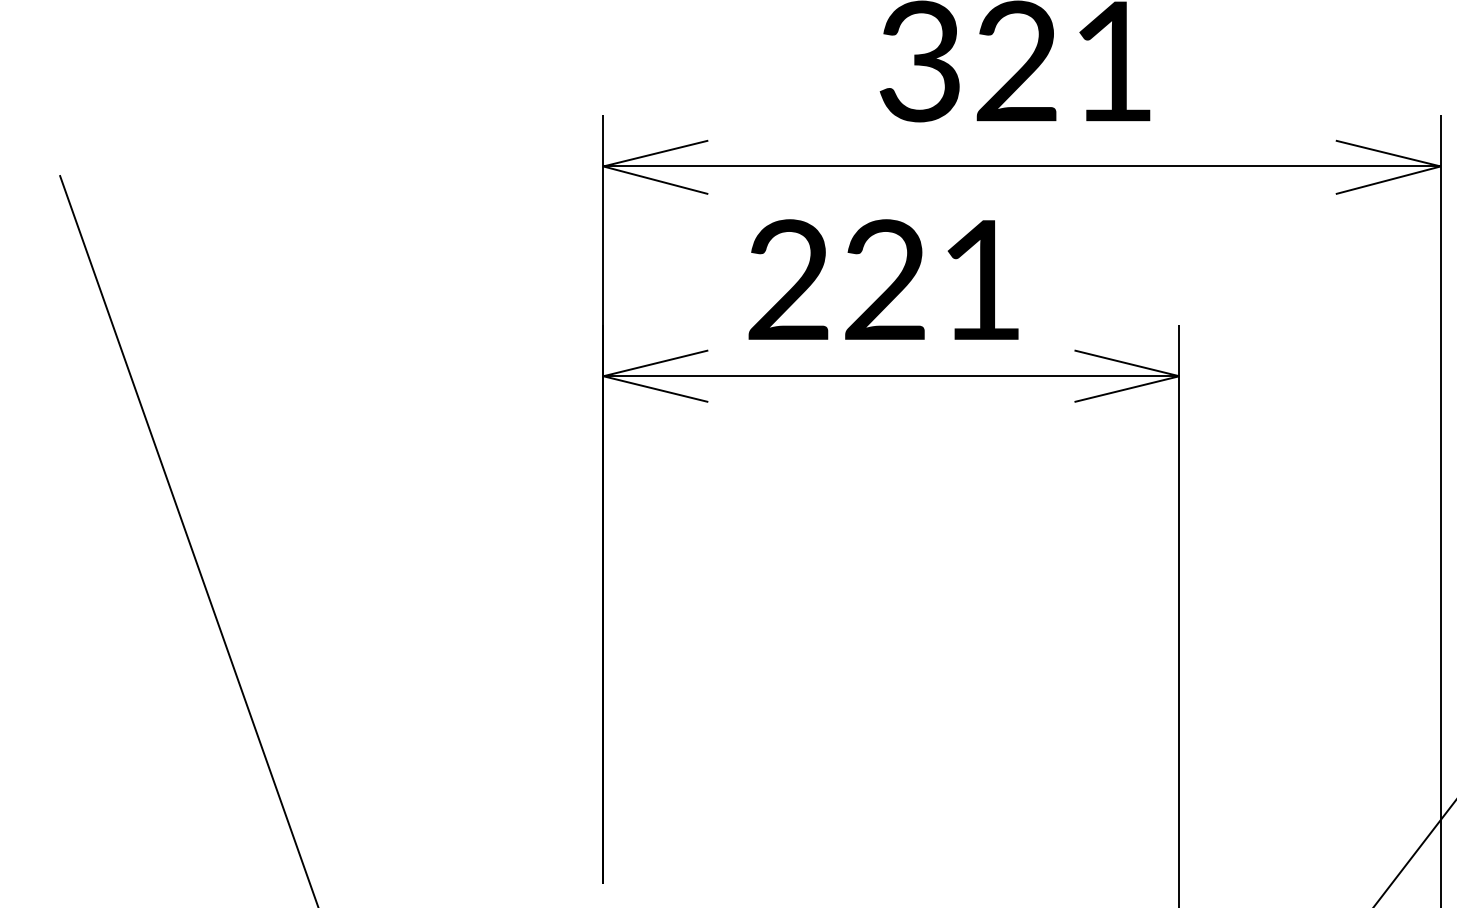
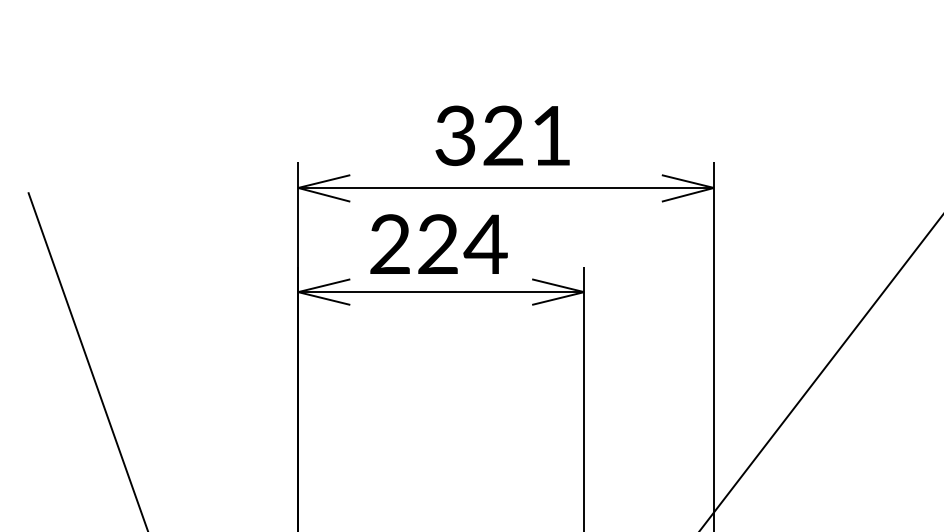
text: (980, 278) -> (485, 243), 221 -> 224

